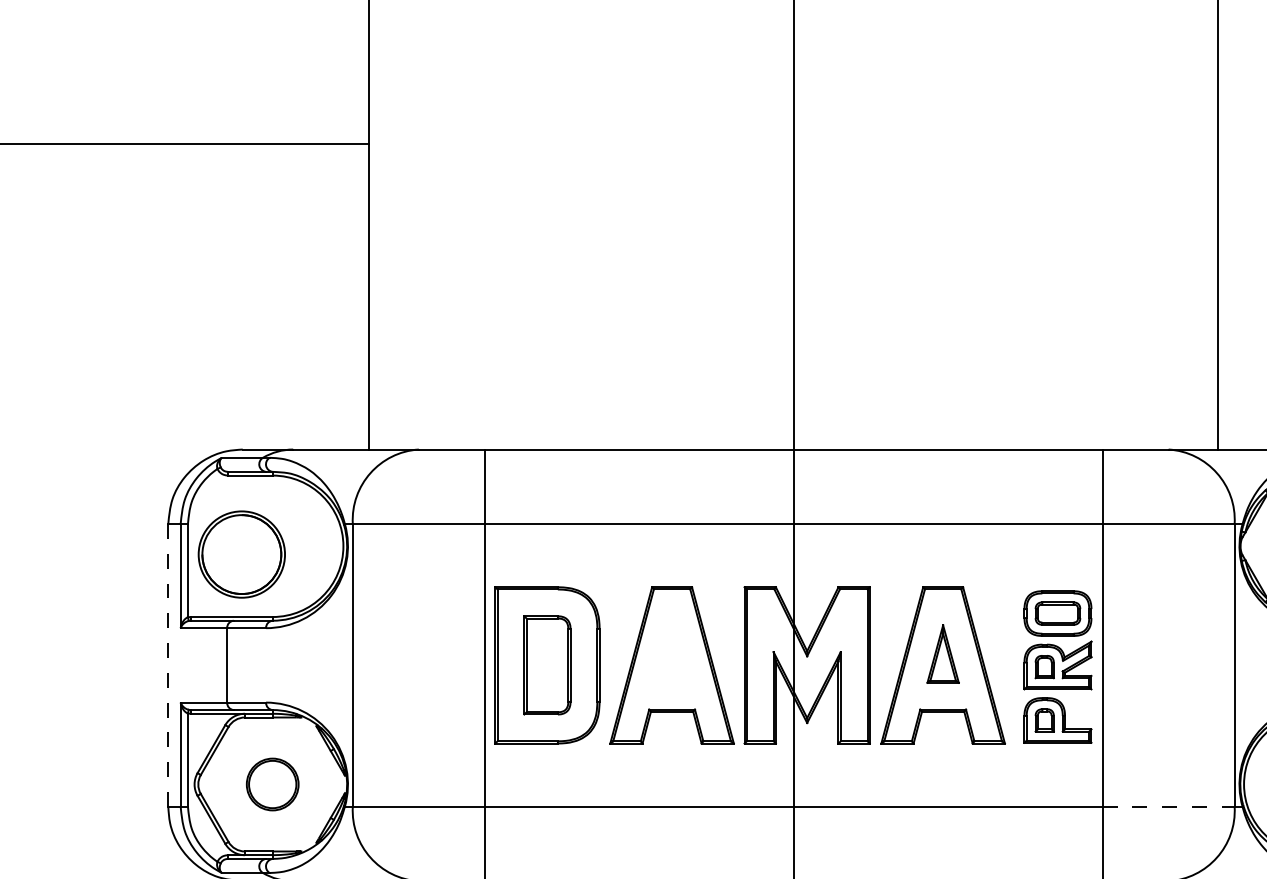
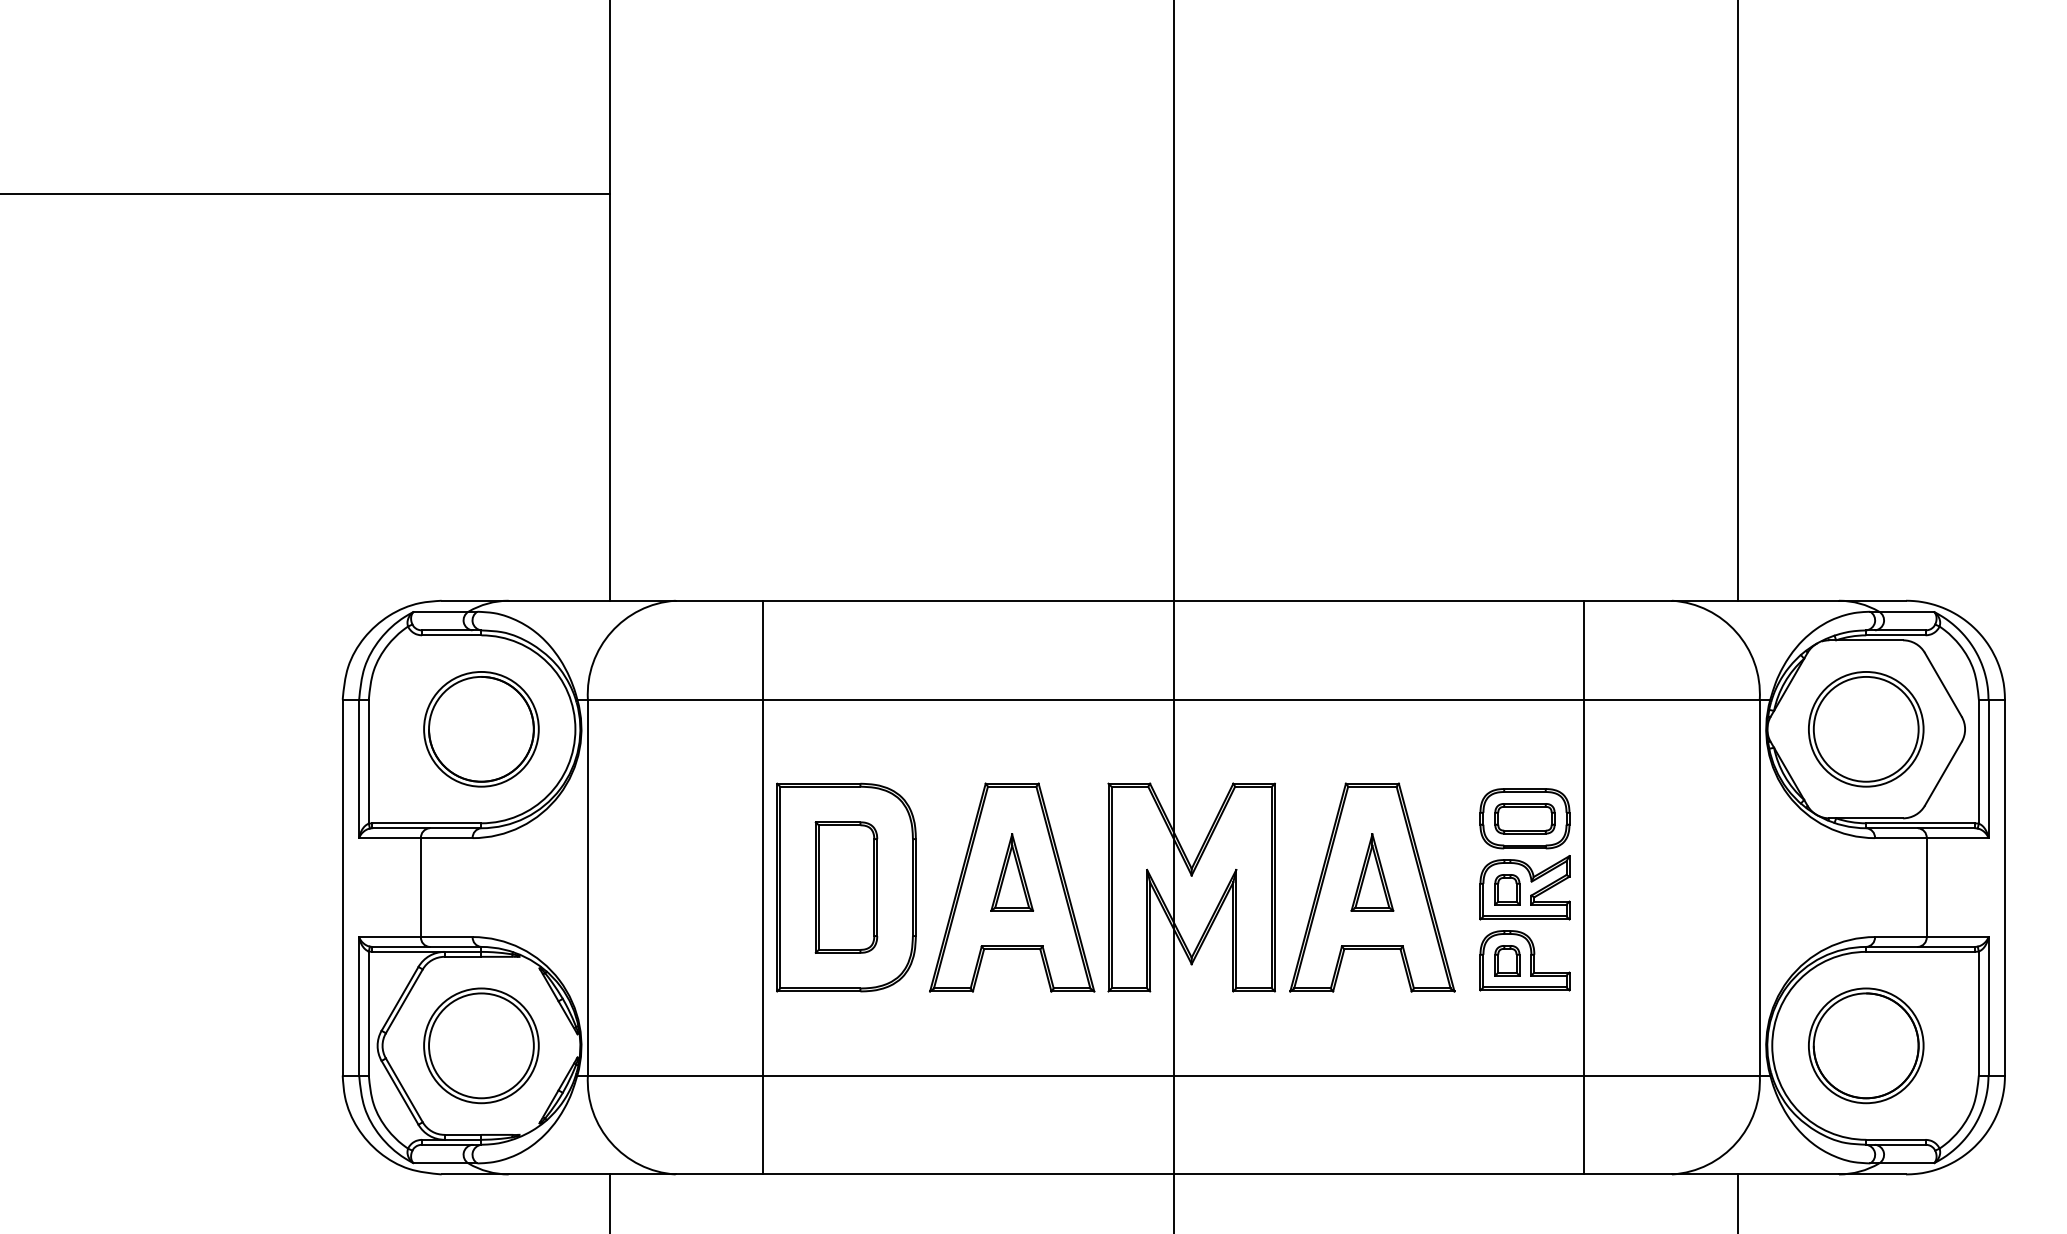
part: (241, 554) -> (481, 729), moved
part: (672, 654) -> (1012, 872), added
line: (168, 665) -> (342, 887), dashed -> solid
part: (272, 784) -> (481, 1045), size x1.67
line: (1168, 806) -> (1672, 1075), dashed -> solid

